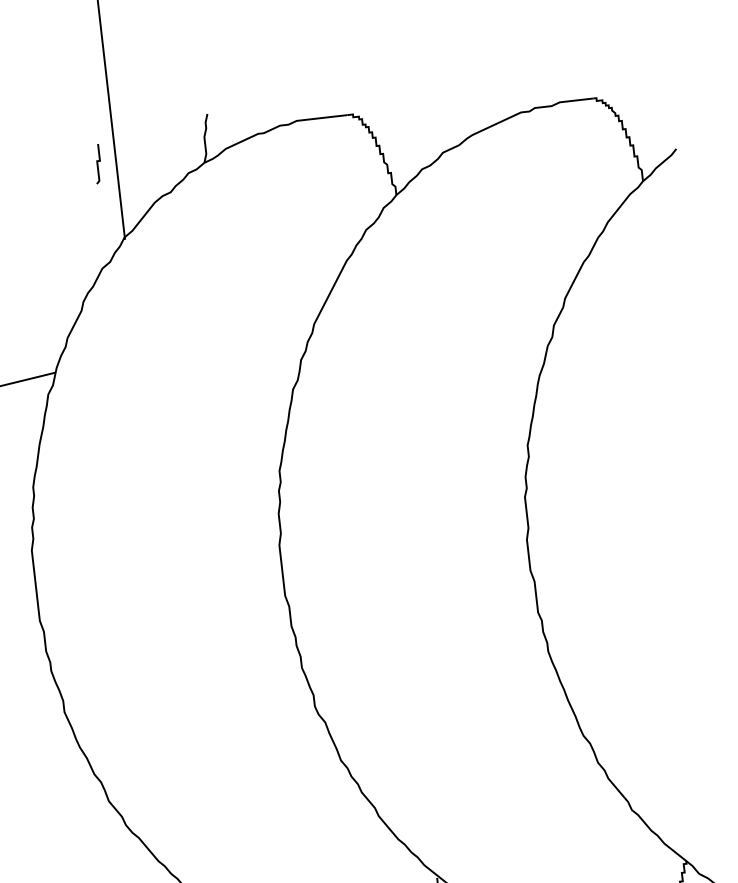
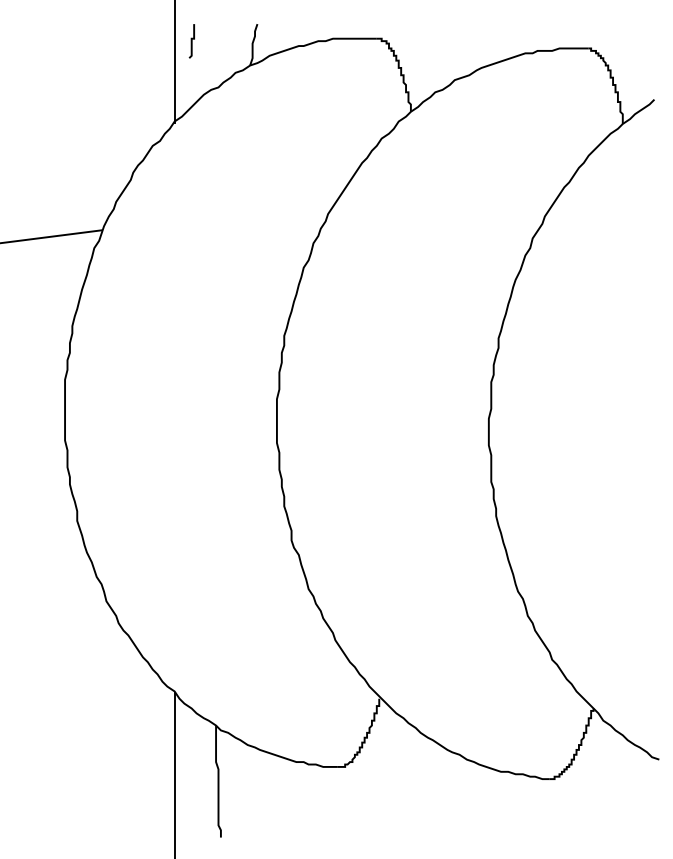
curve: (97, 164) -> (191, 41), moved

